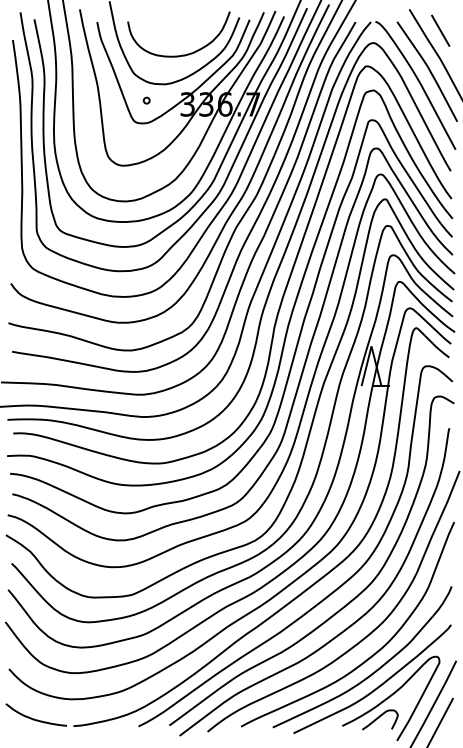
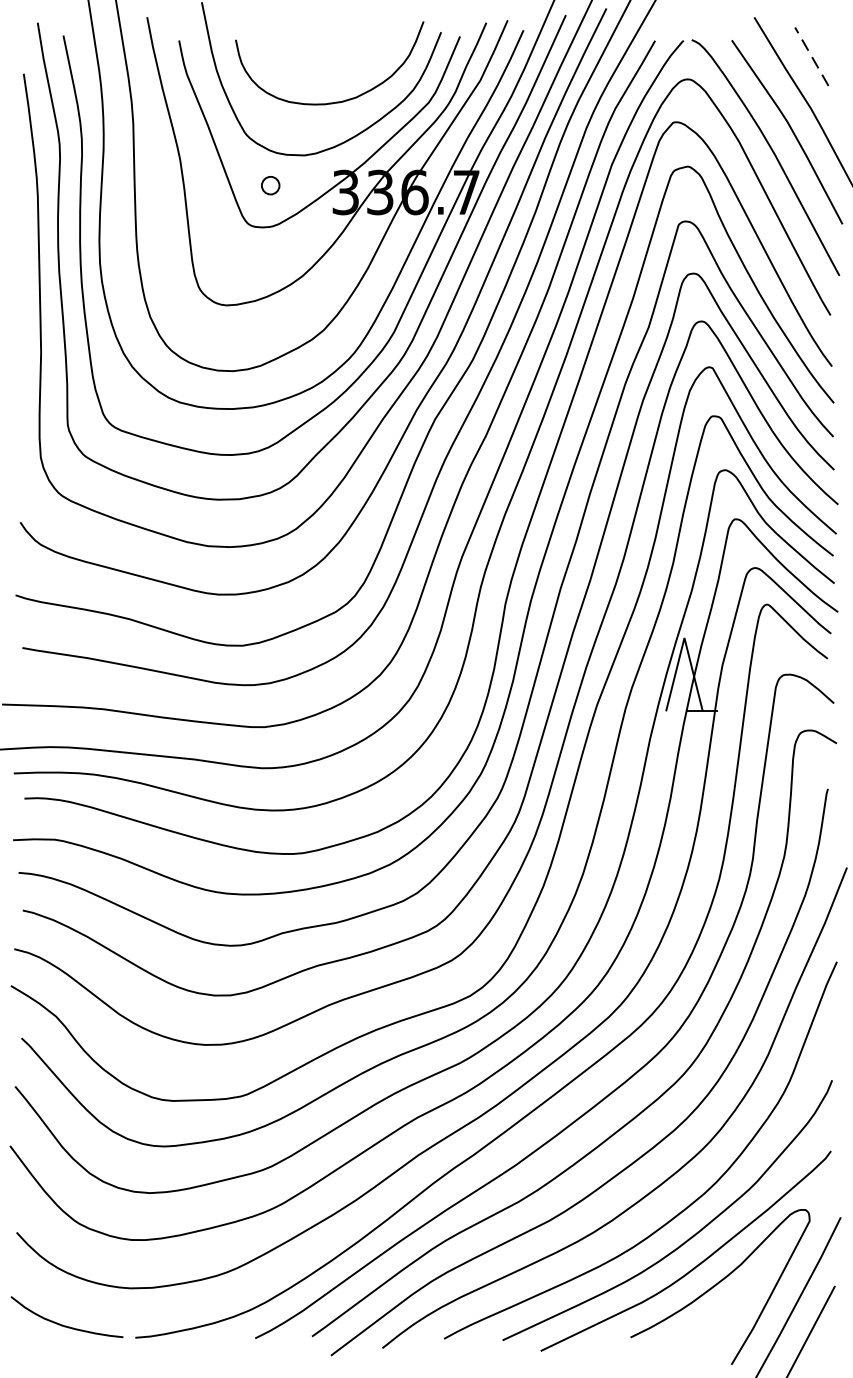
line: (440, 30) -> (811, 56), solid -> dashed
part: (146, 100) -> (269, 185), size x1.6
curve: (380, 717) -> (700, 1321), removed

